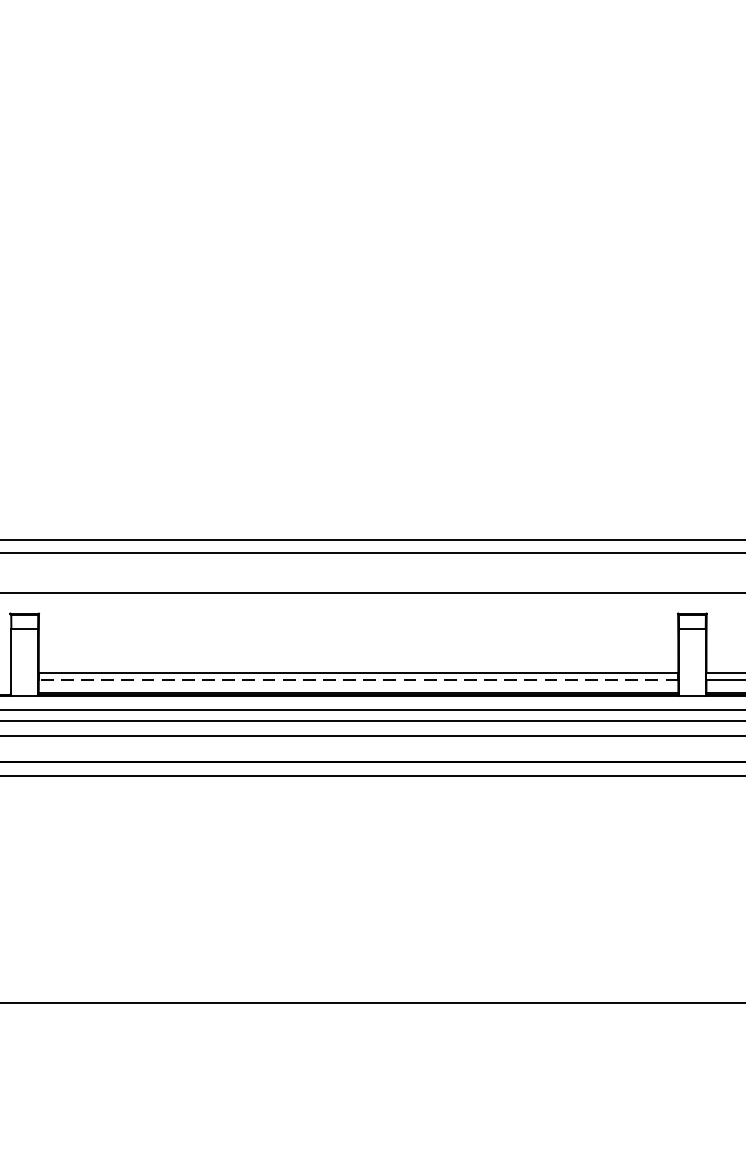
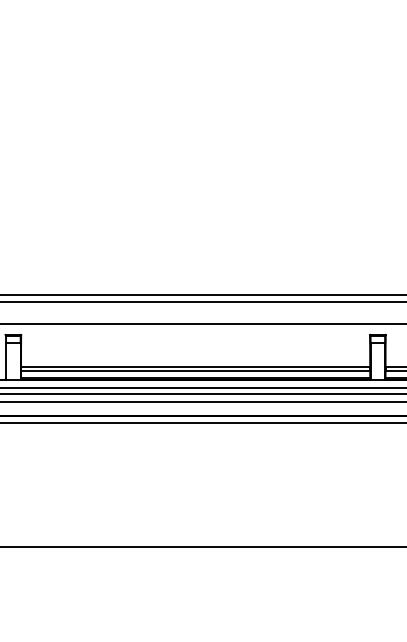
line: (358, 680) -> (195, 371), dashed -> solid

